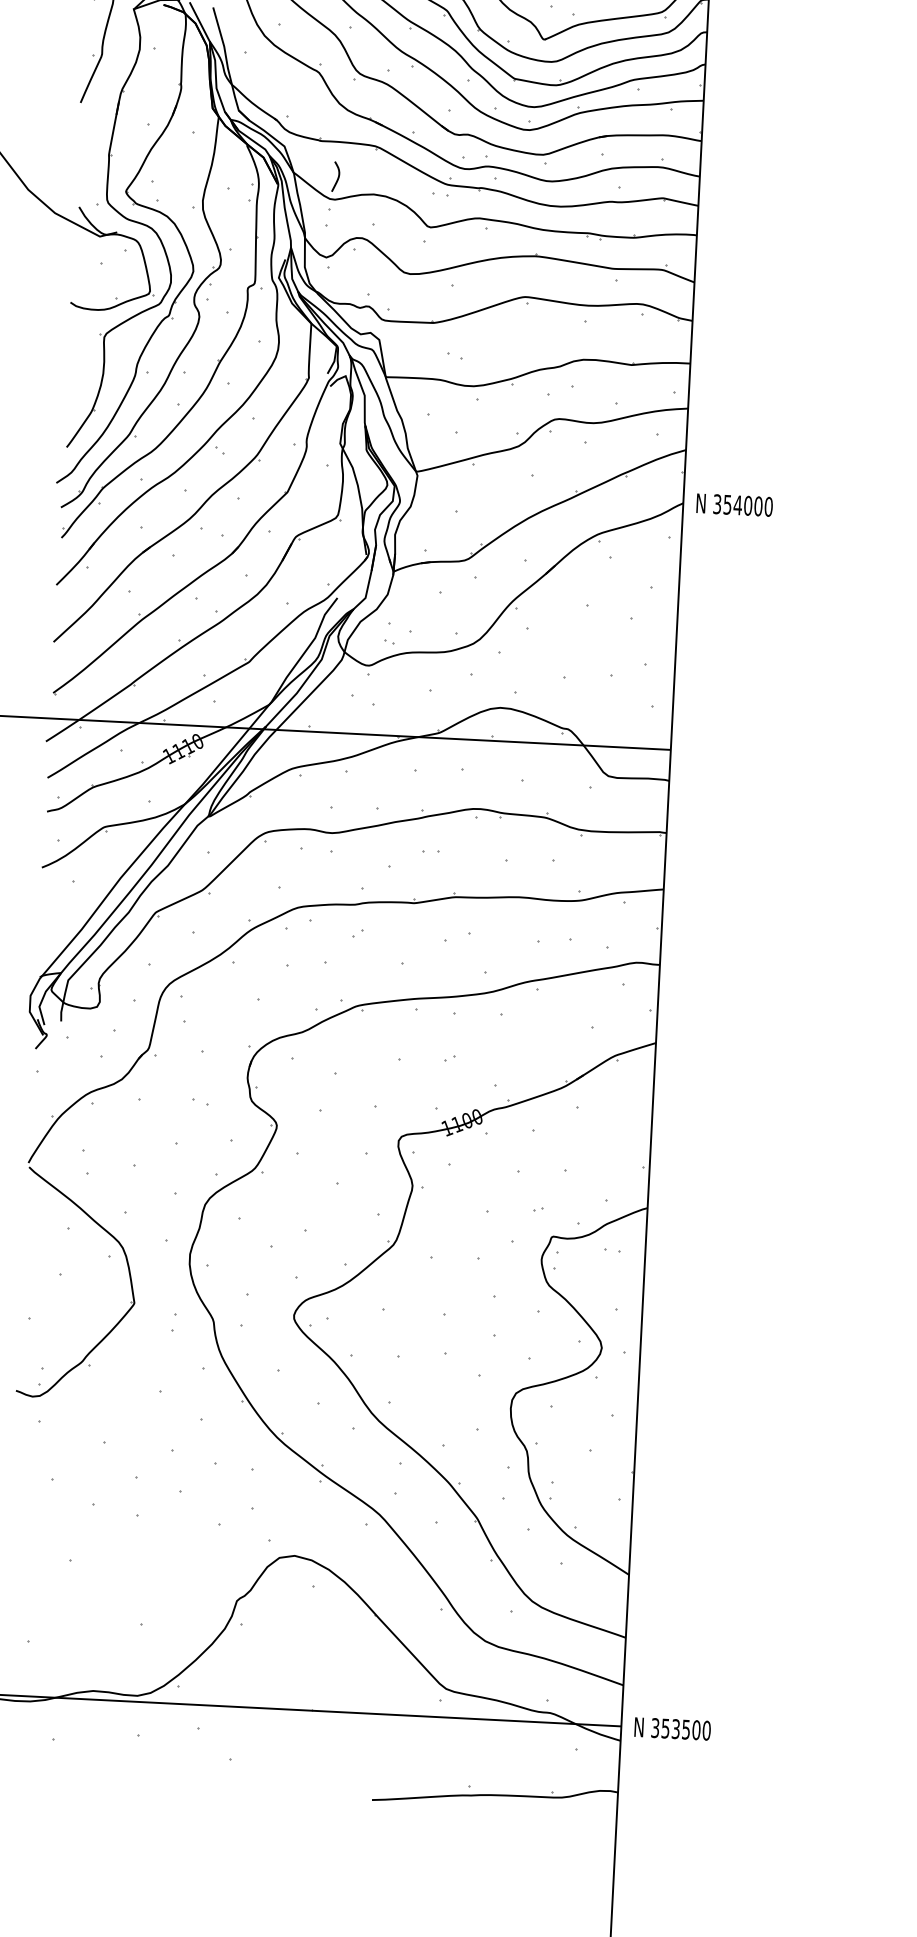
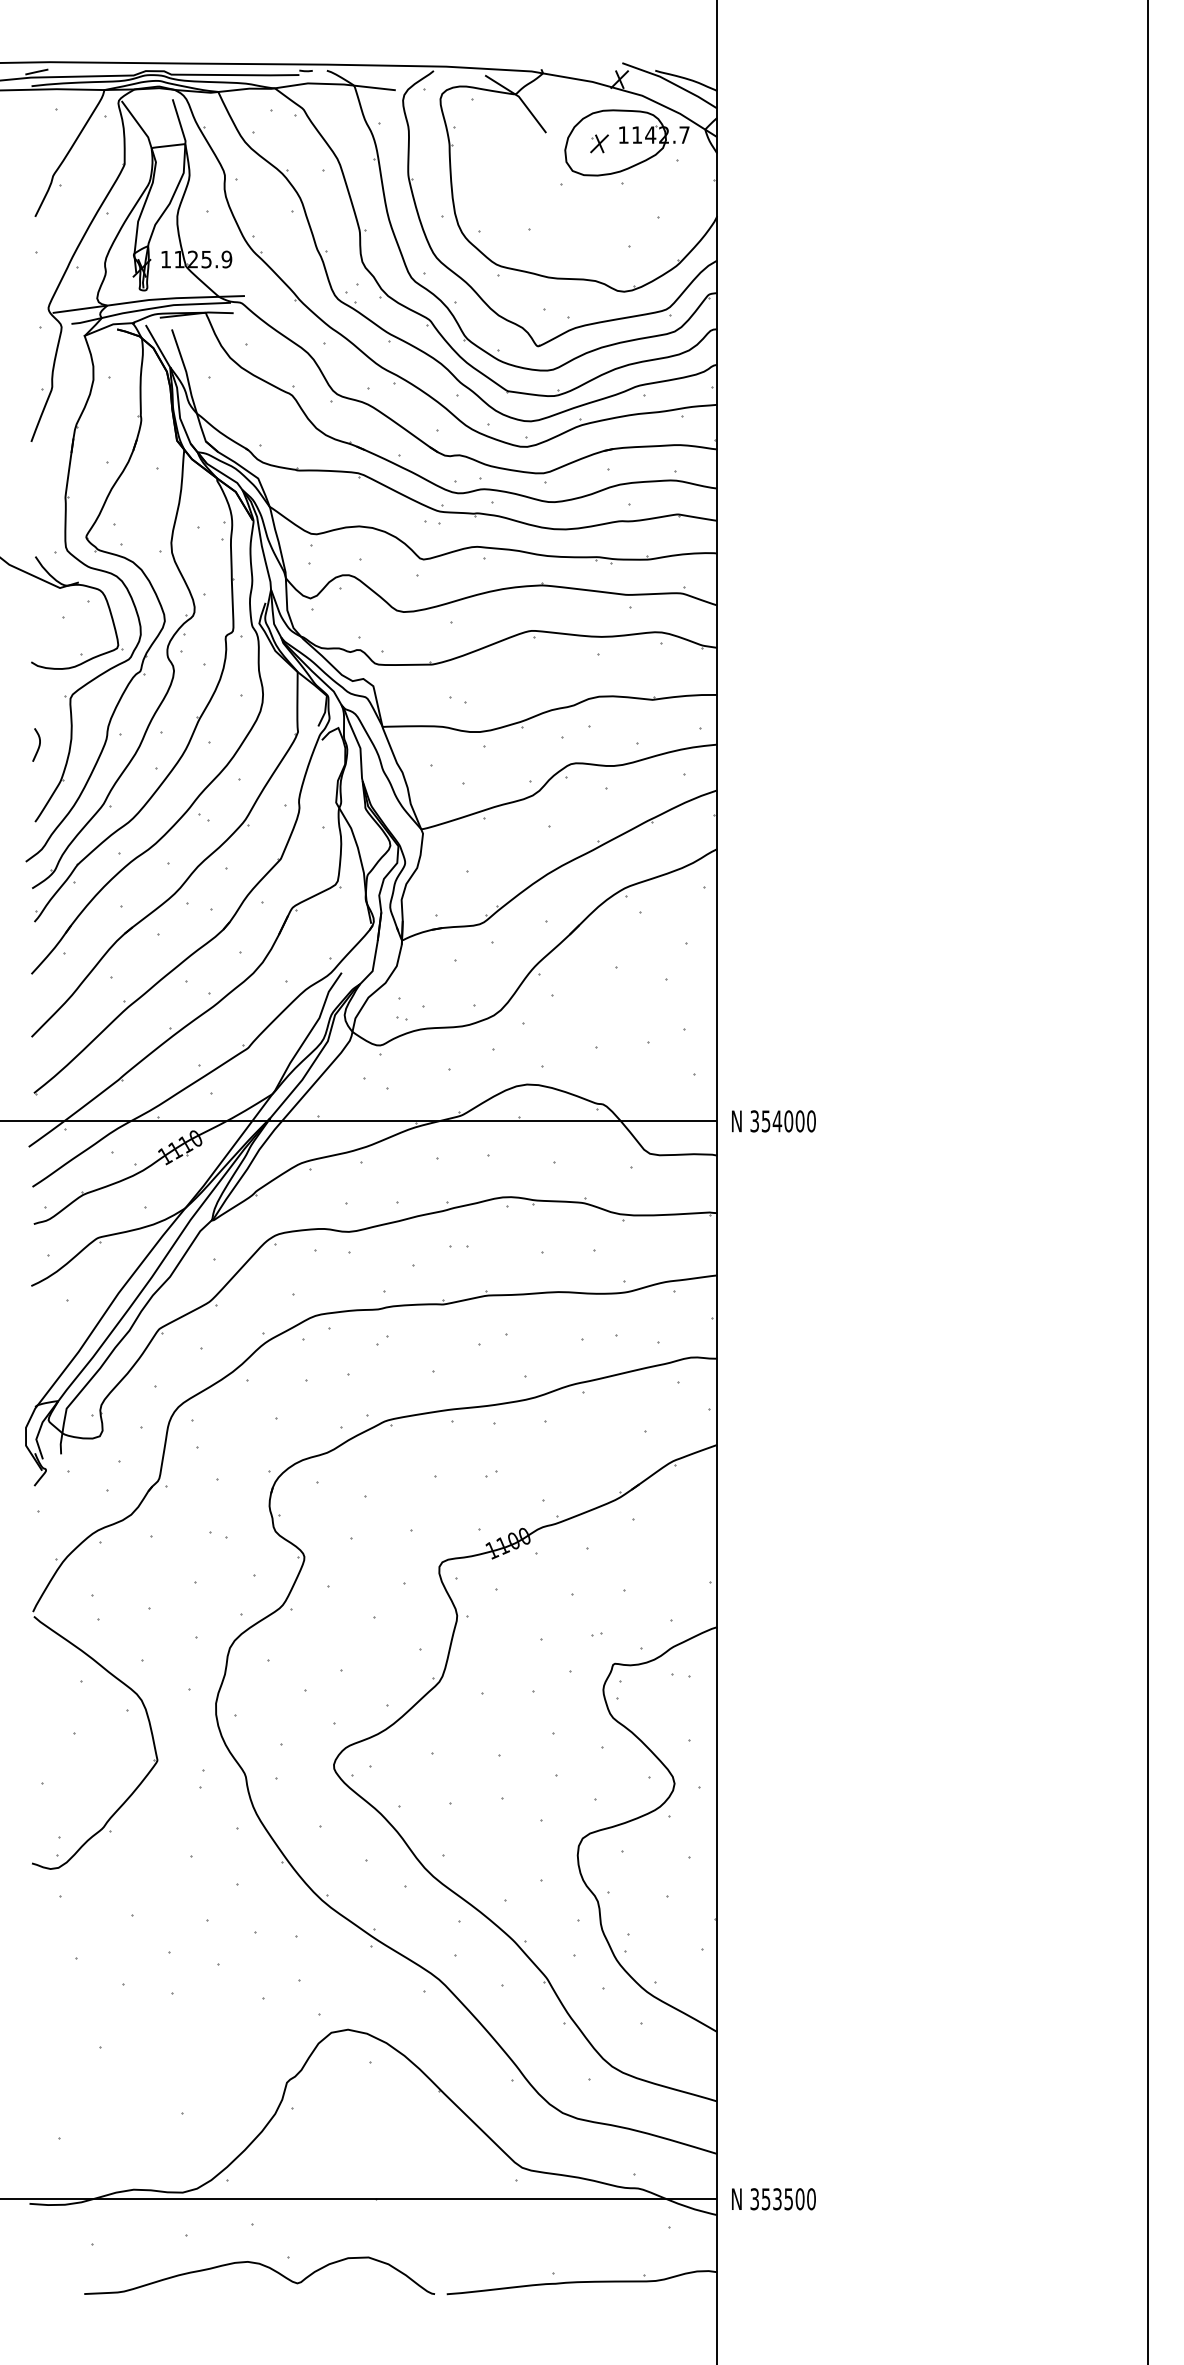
curve: (337, 176) -> (38, 744), moved
text: (734, 505) -> (773, 1121), moved
curve: (207, 1766) -> (263, 2266), added

